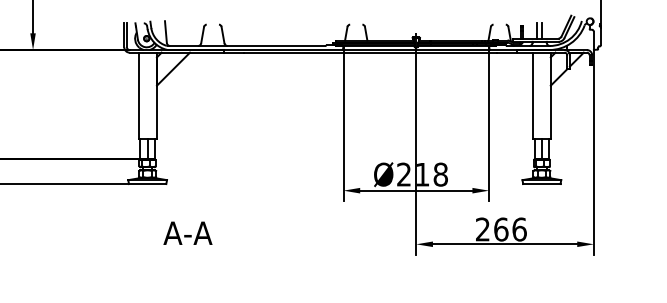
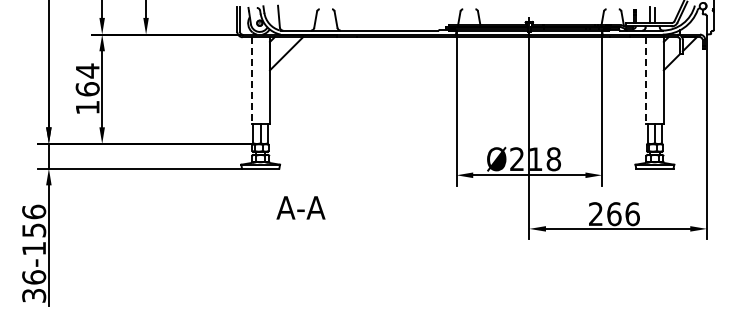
line: (138, 96) -> (251, 81), solid -> dashed
line: (532, 96) -> (645, 81), solid -> dashed
text: (187, 232) -> (300, 207), moved

